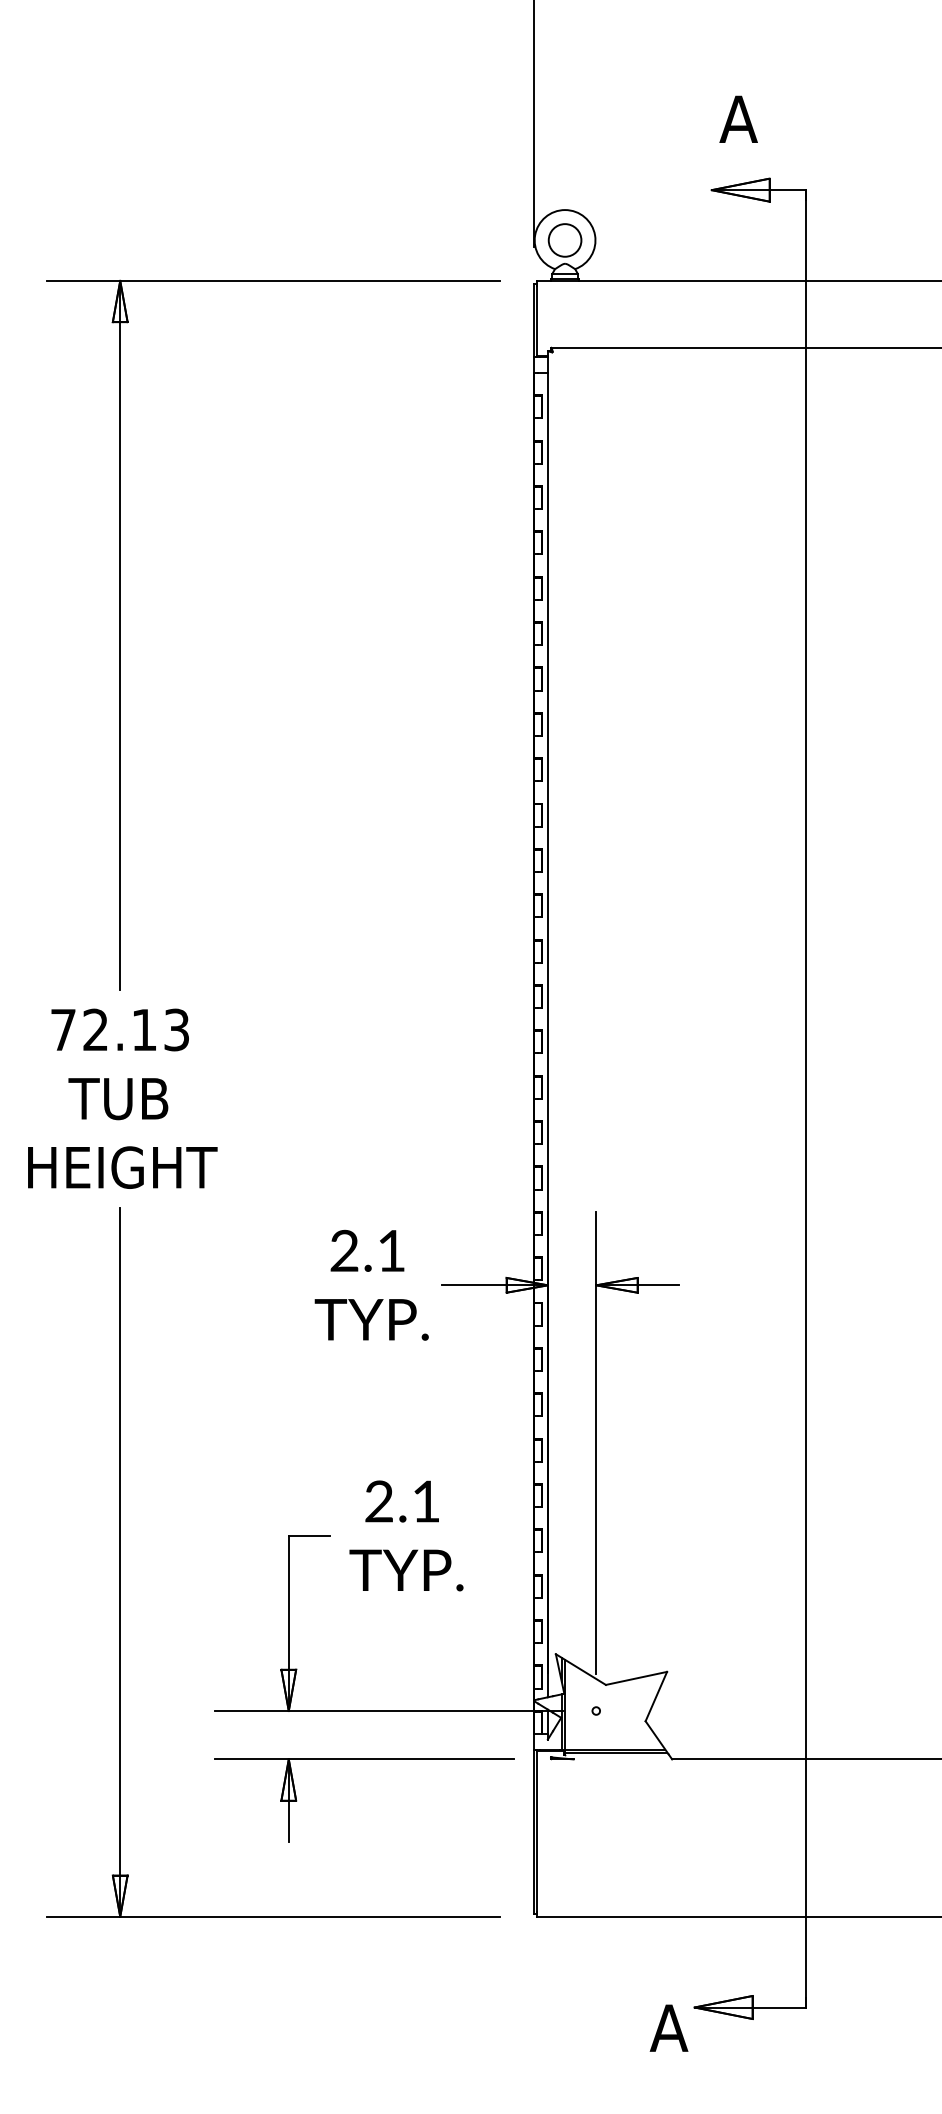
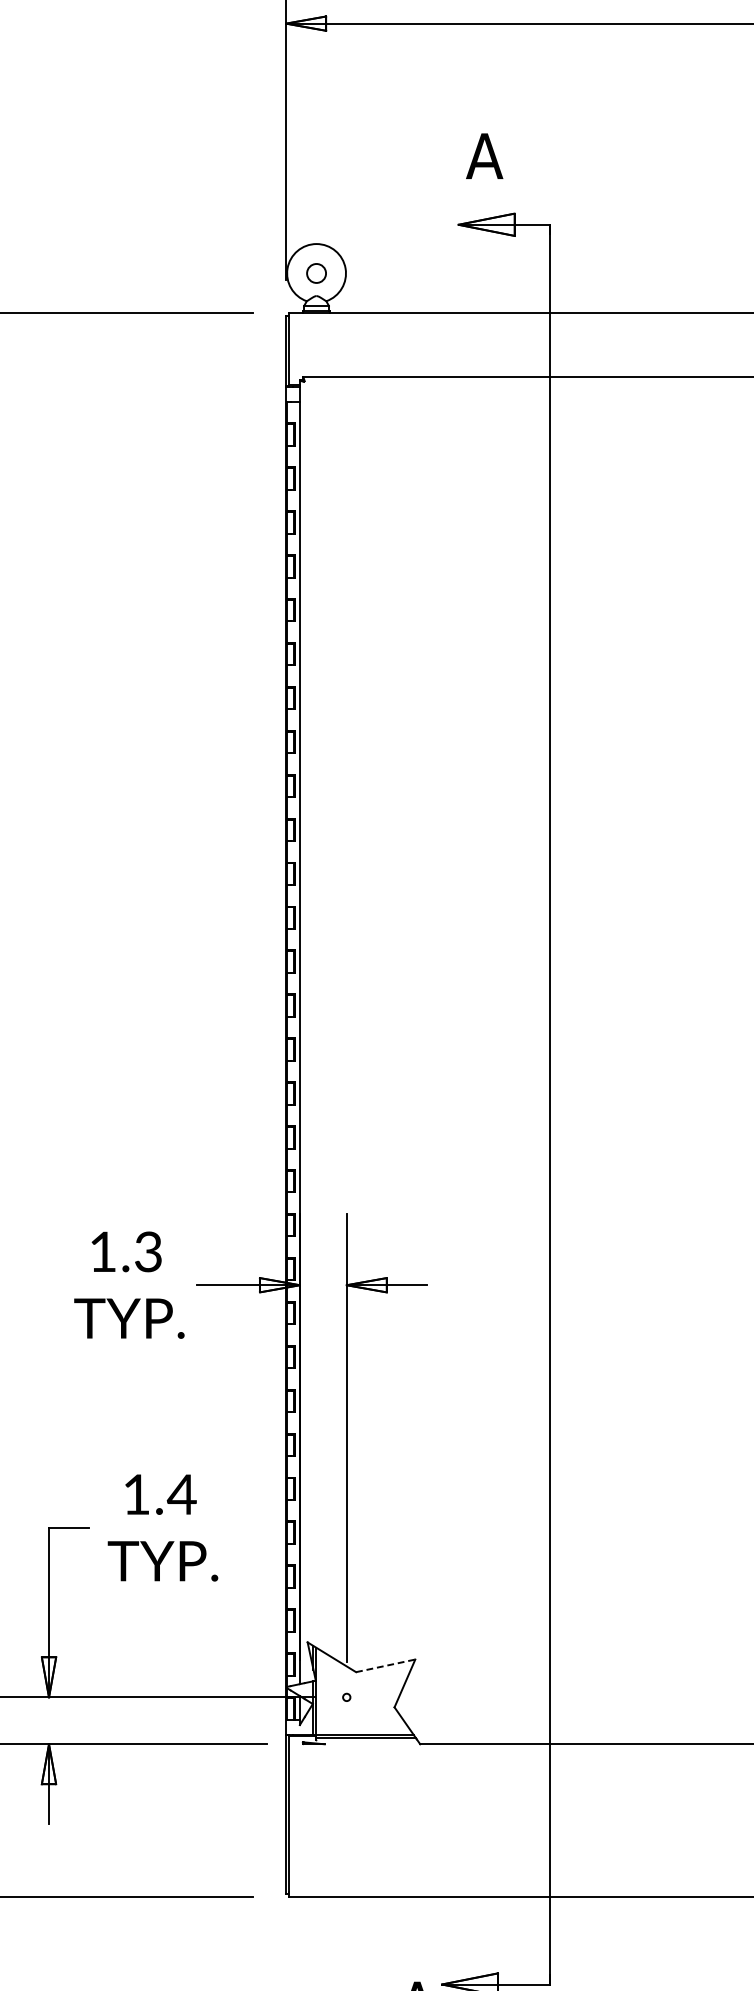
circle: (564, 240) -> (315, 273), size x0.6
text: (367, 1250) -> (125, 1251), 2.1 -> 1.3
text: (403, 1501) -> (160, 1494), 2.1 -> 1.4
line: (636, 1678) -> (385, 1665), solid -> dashed

